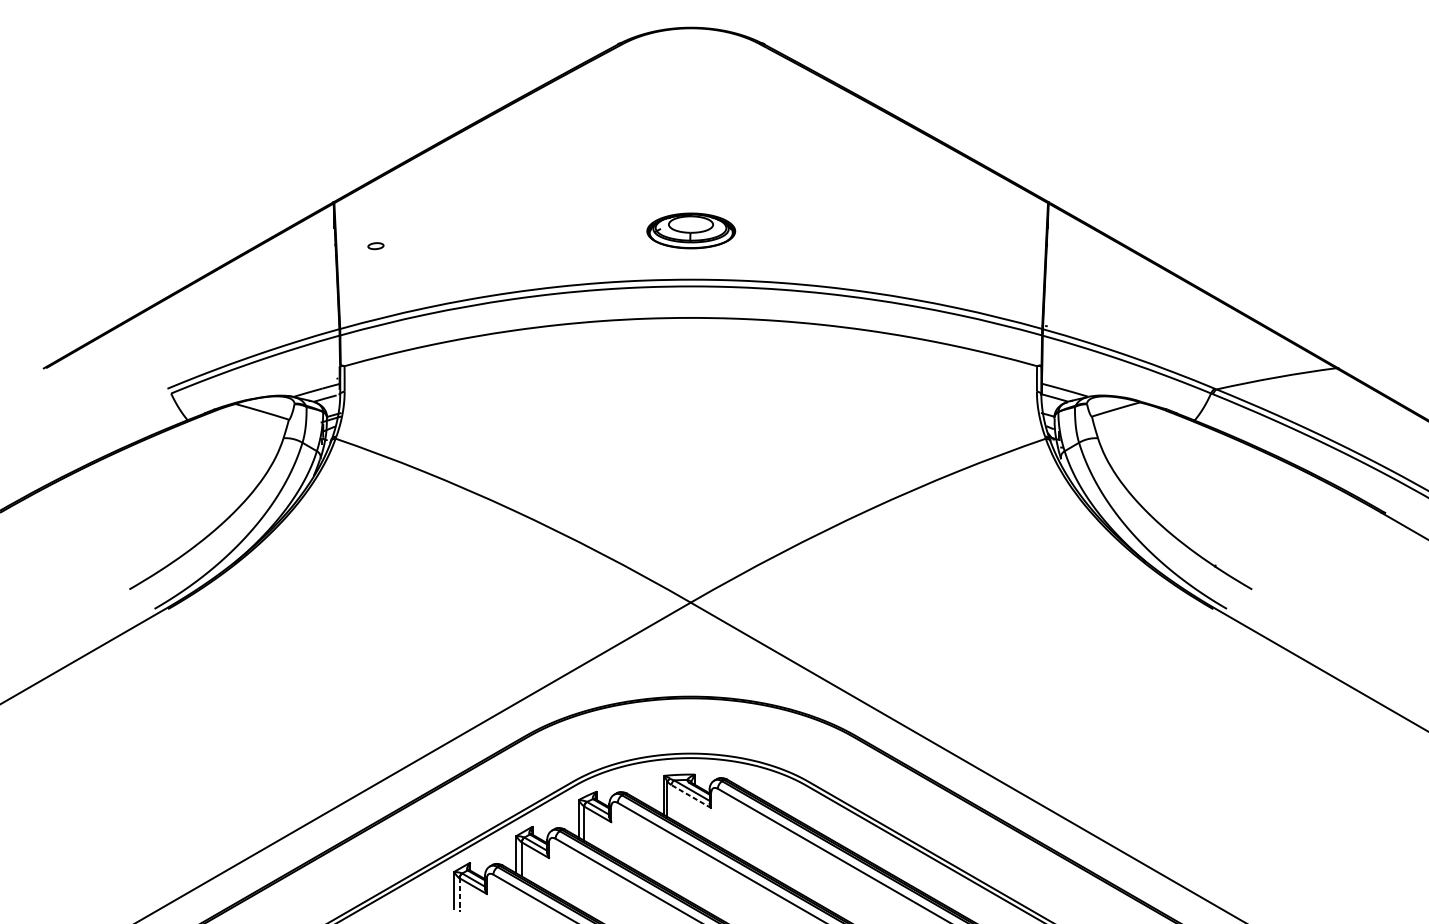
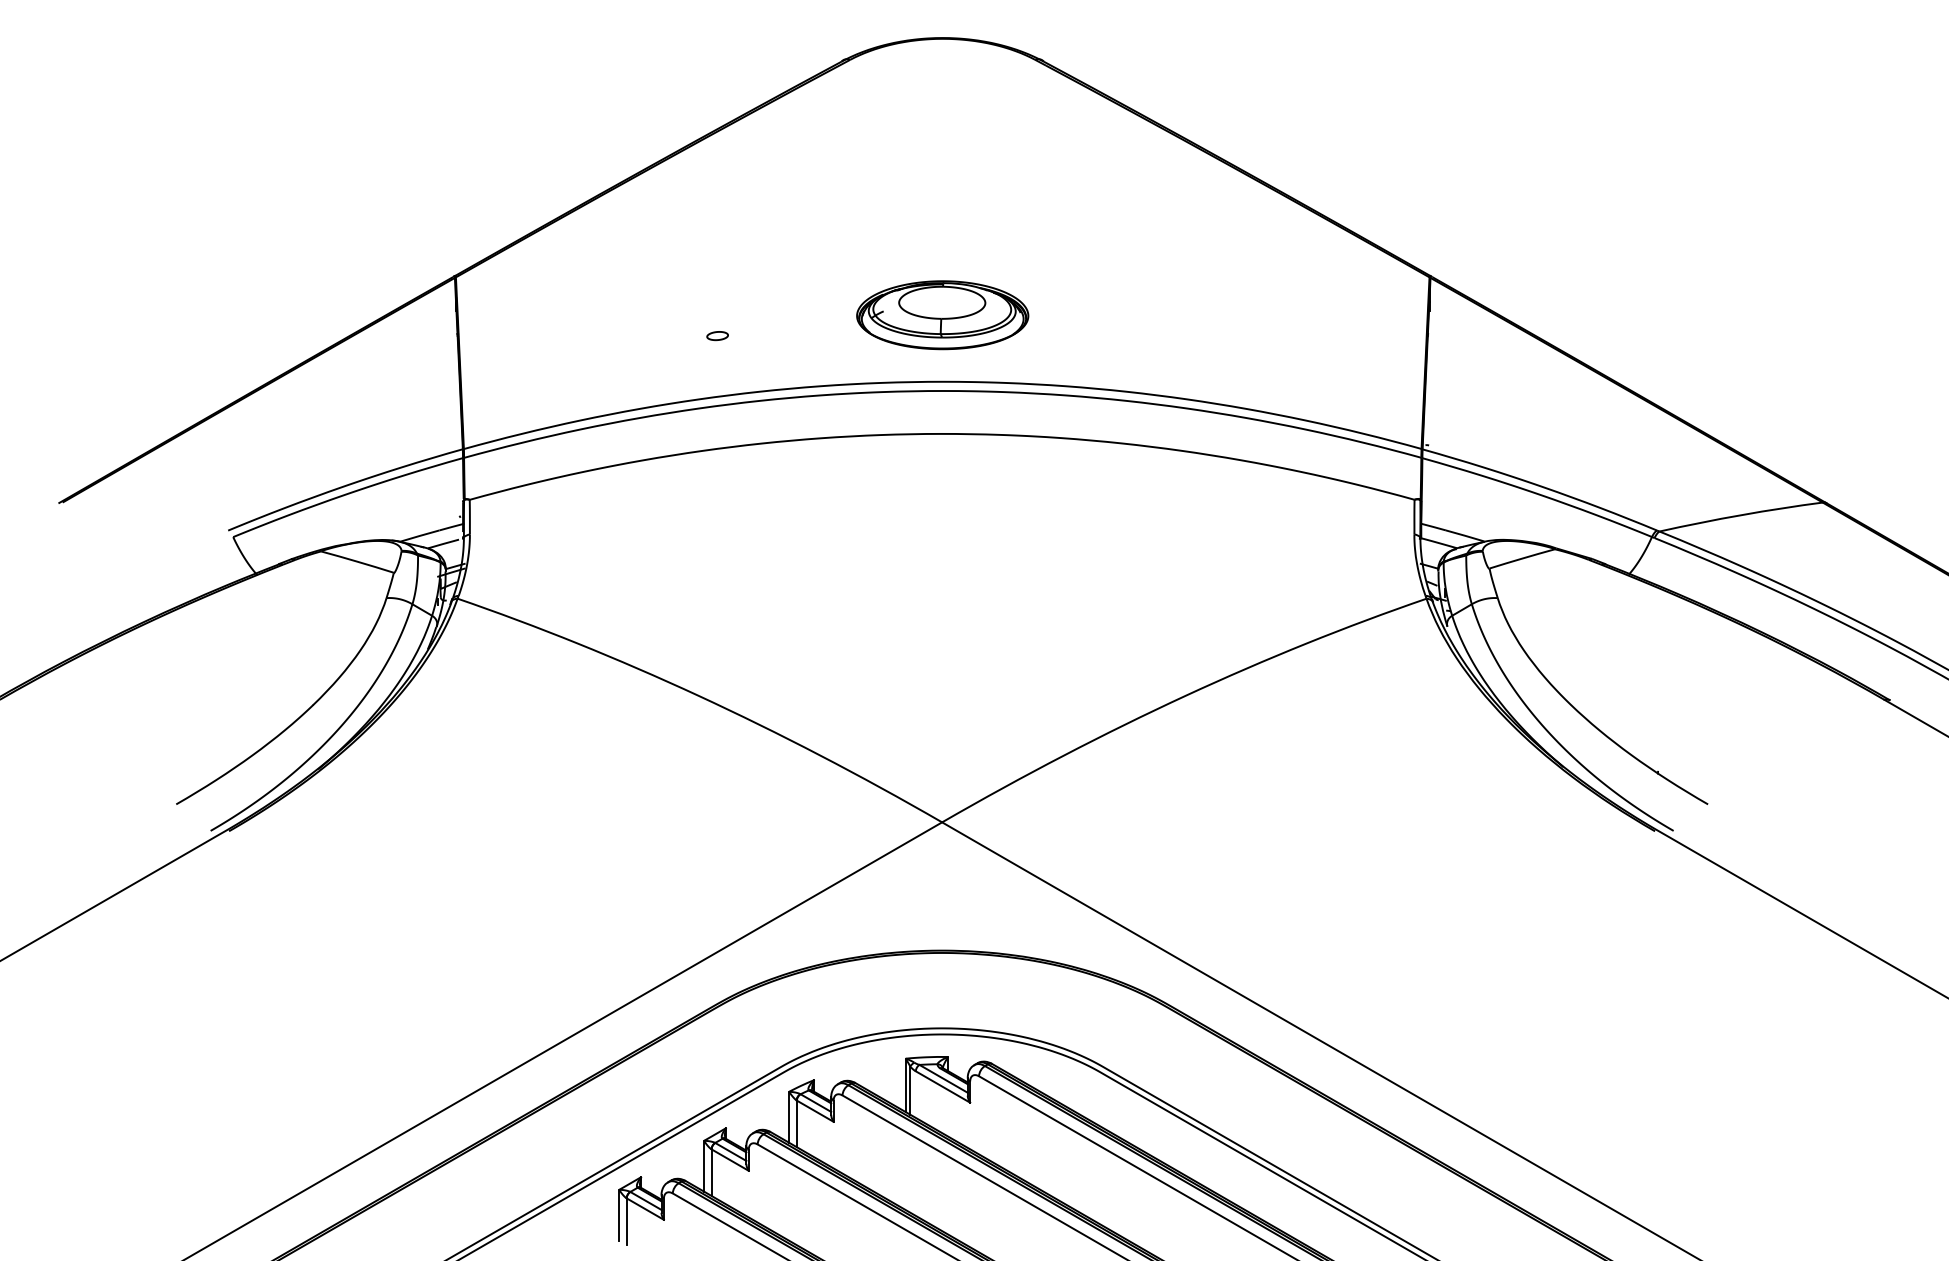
part: (691, 231) -> (942, 315), size x1.43
part: (375, 246) -> (717, 336), moved
line: (691, 796) -> (942, 1086), dashed -> solid
line: (459, 895) -> (626, 1222), dashed -> solid

